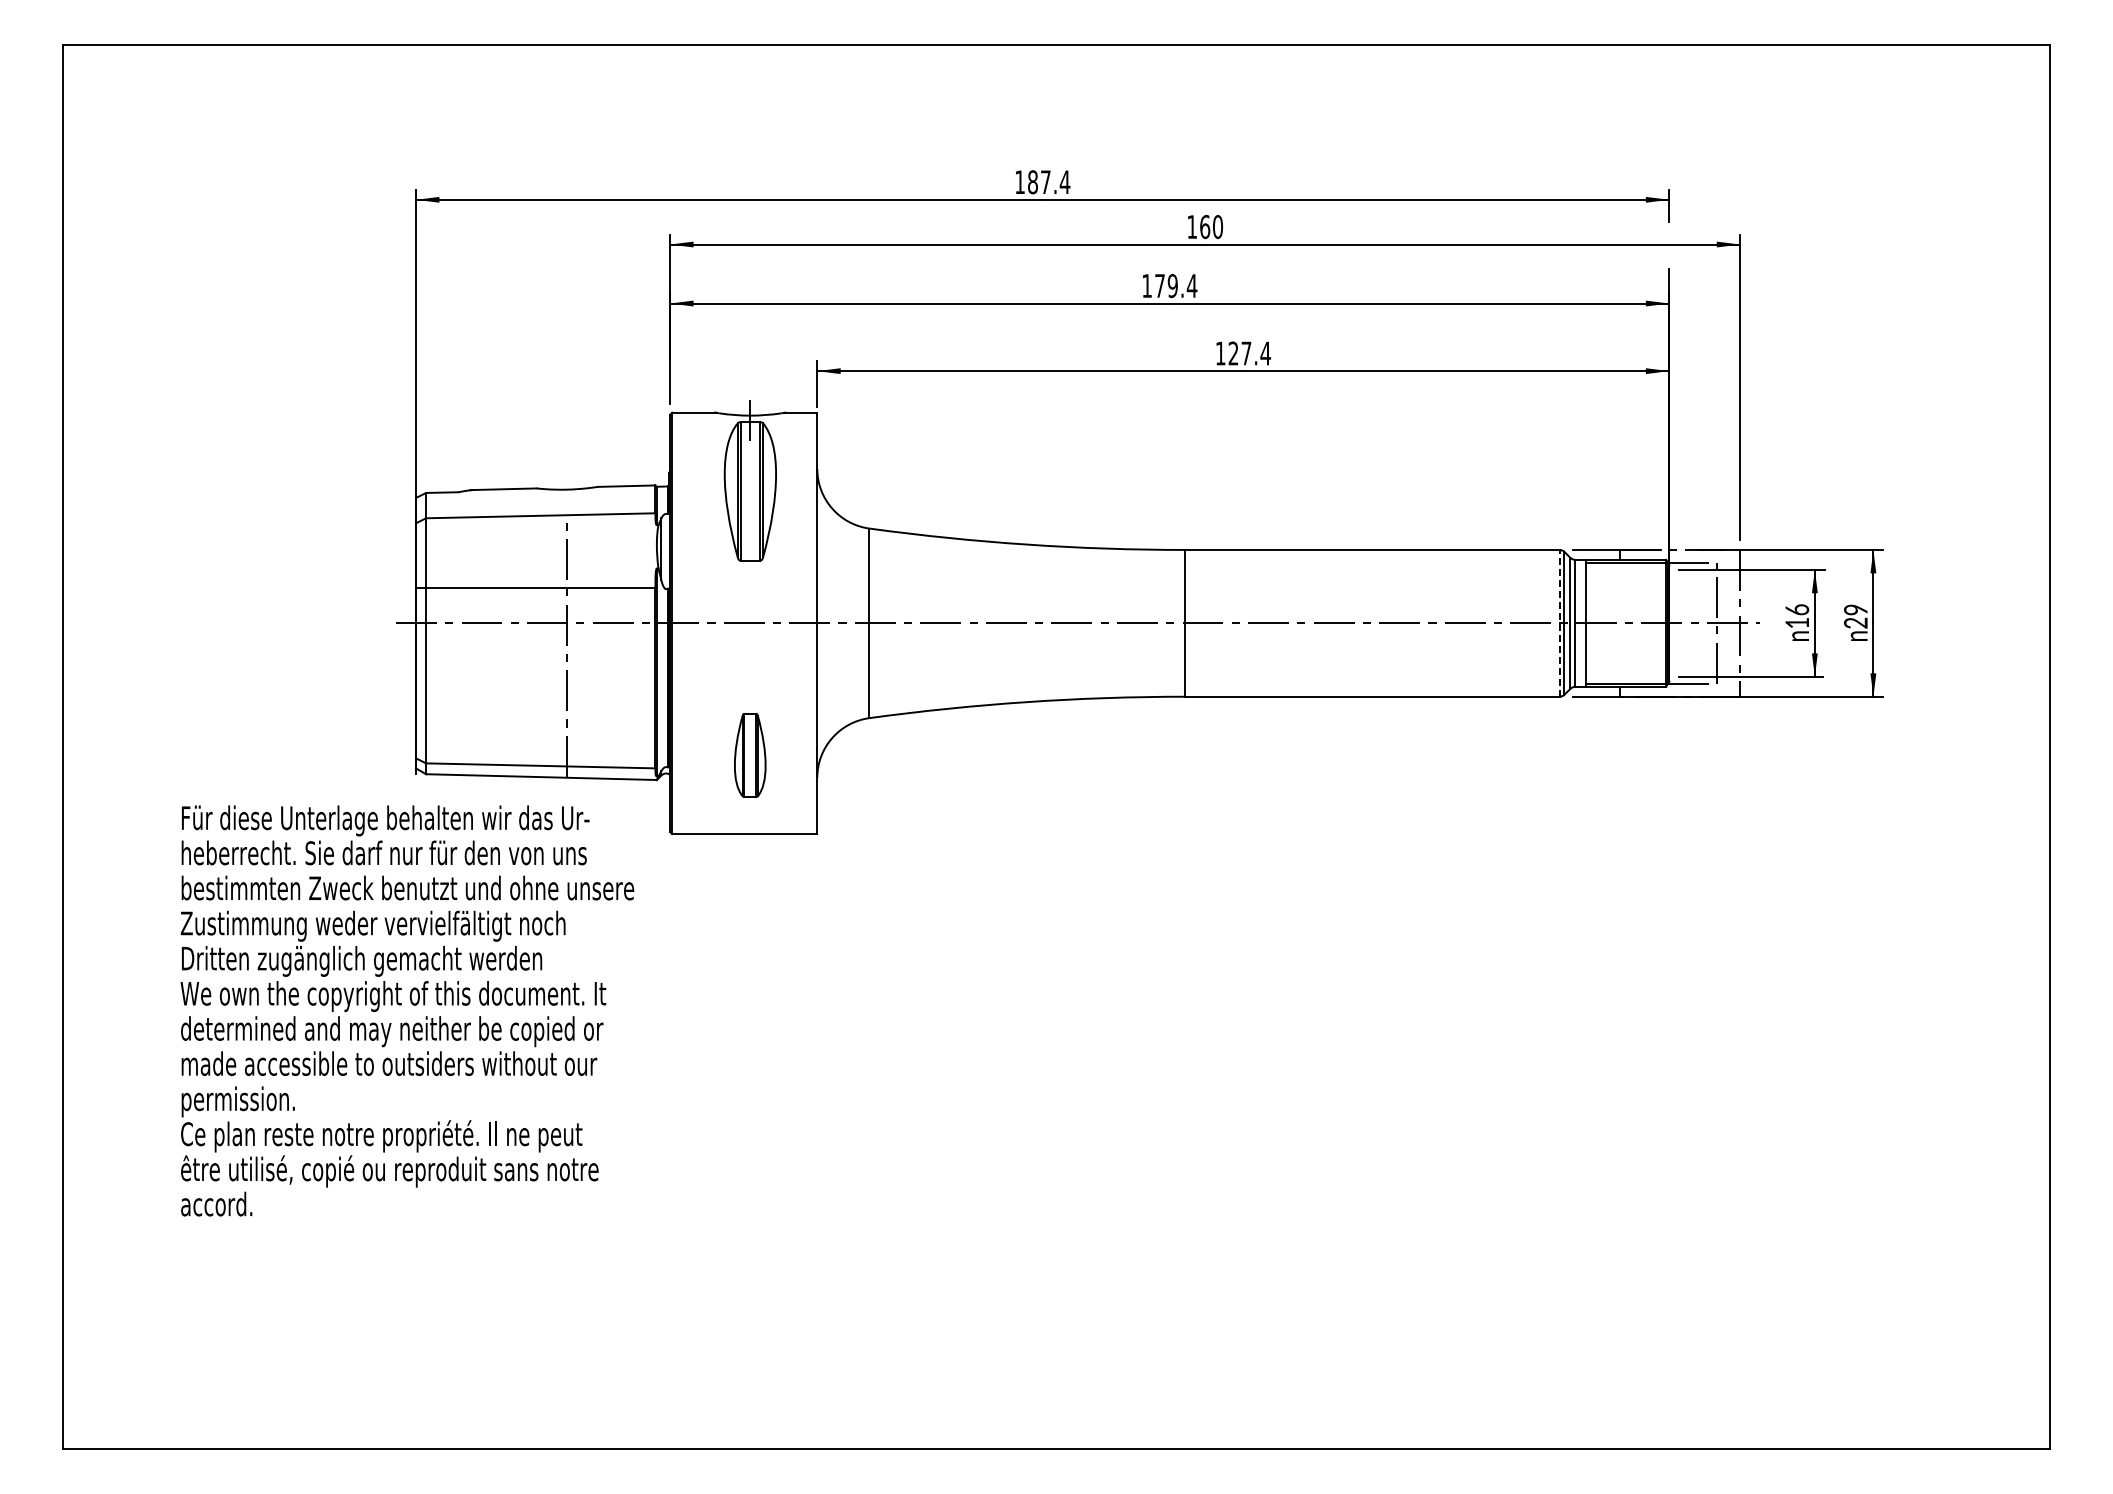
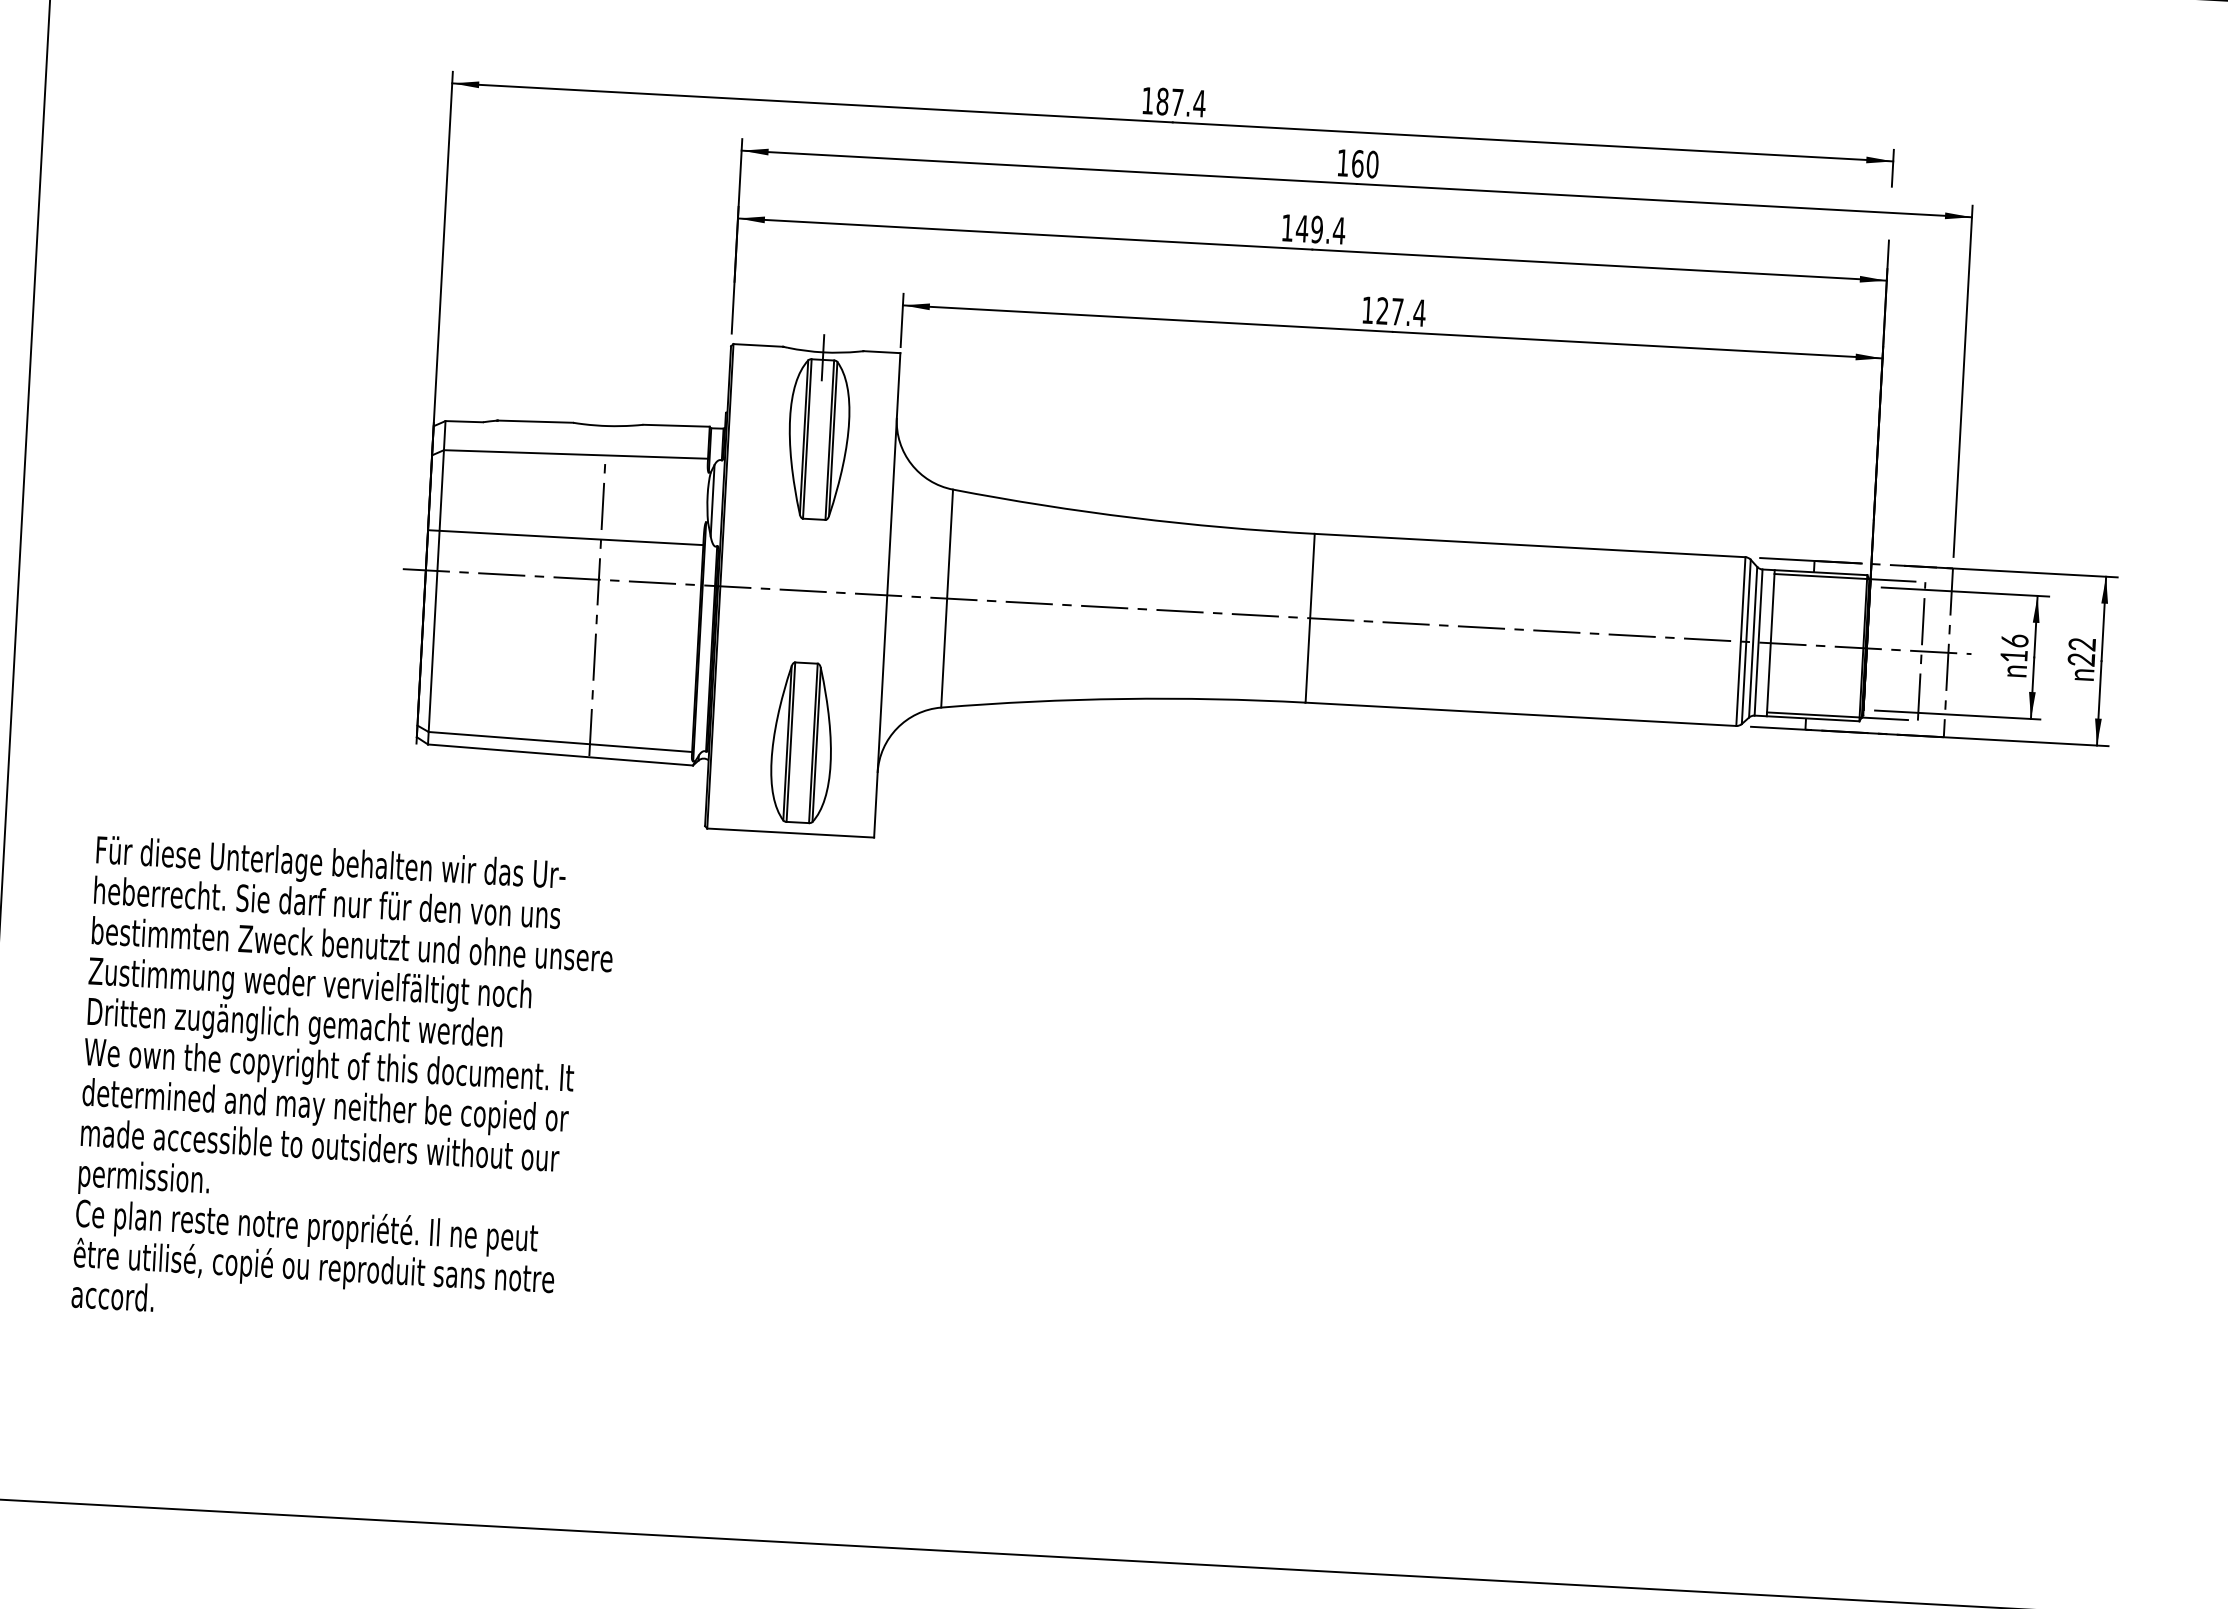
text: (1159, 285) -> (1301, 228), 179.4 -> 149.4
text: (1855, 609) -> (2081, 644), 29 -> 22
line: (1559, 622) -> (1740, 640), dashed -> solid
part: (749, 755) -> (801, 743), size x1.67
text: (407, 1010) -> (344, 1085), moved

